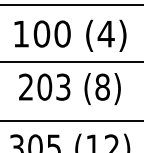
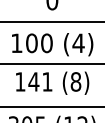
text: (44, 86) -> (33, 81), 203 -> 141

